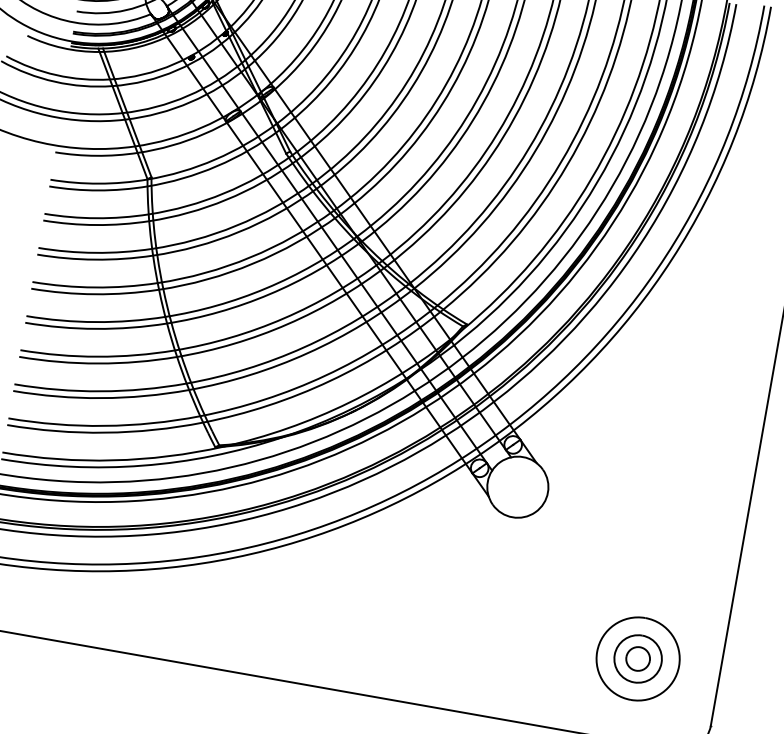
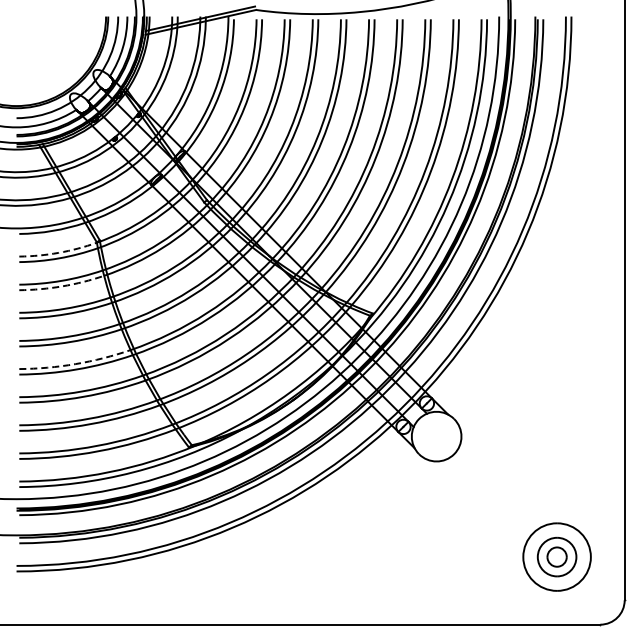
arc: (98, 183) -> (58, 252), solid -> dashed
arc: (96, 225) -> (62, 286), solid -> dashed
arc: (95, 322) -> (75, 364), solid -> dashed

